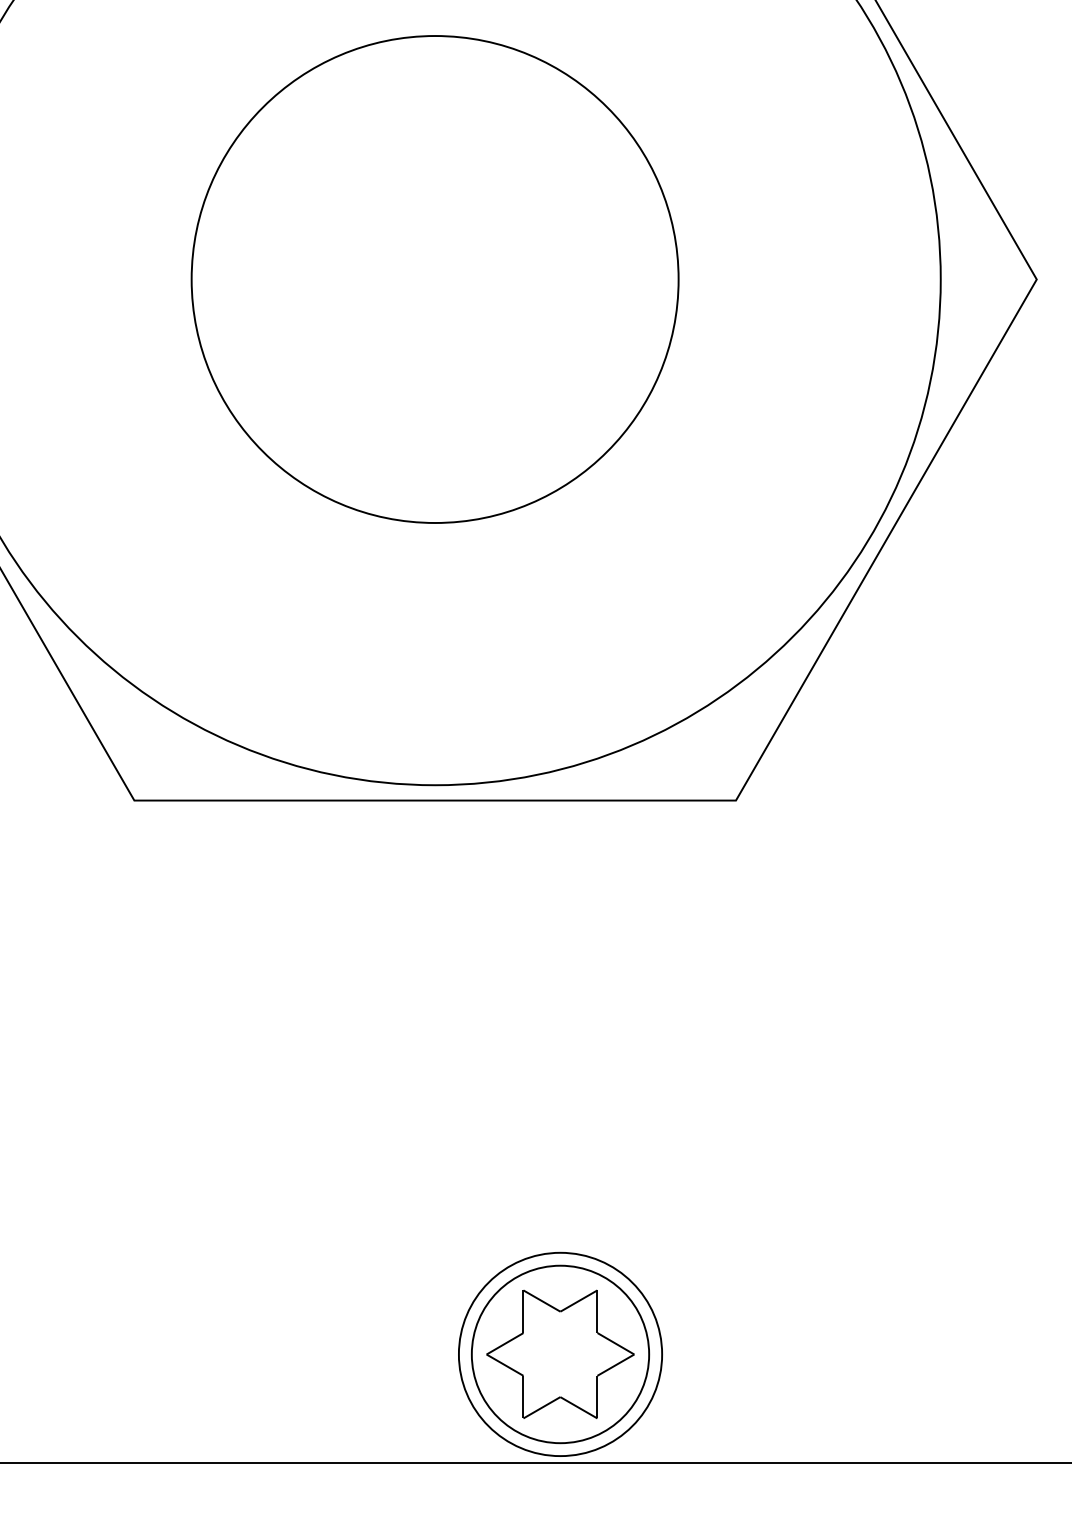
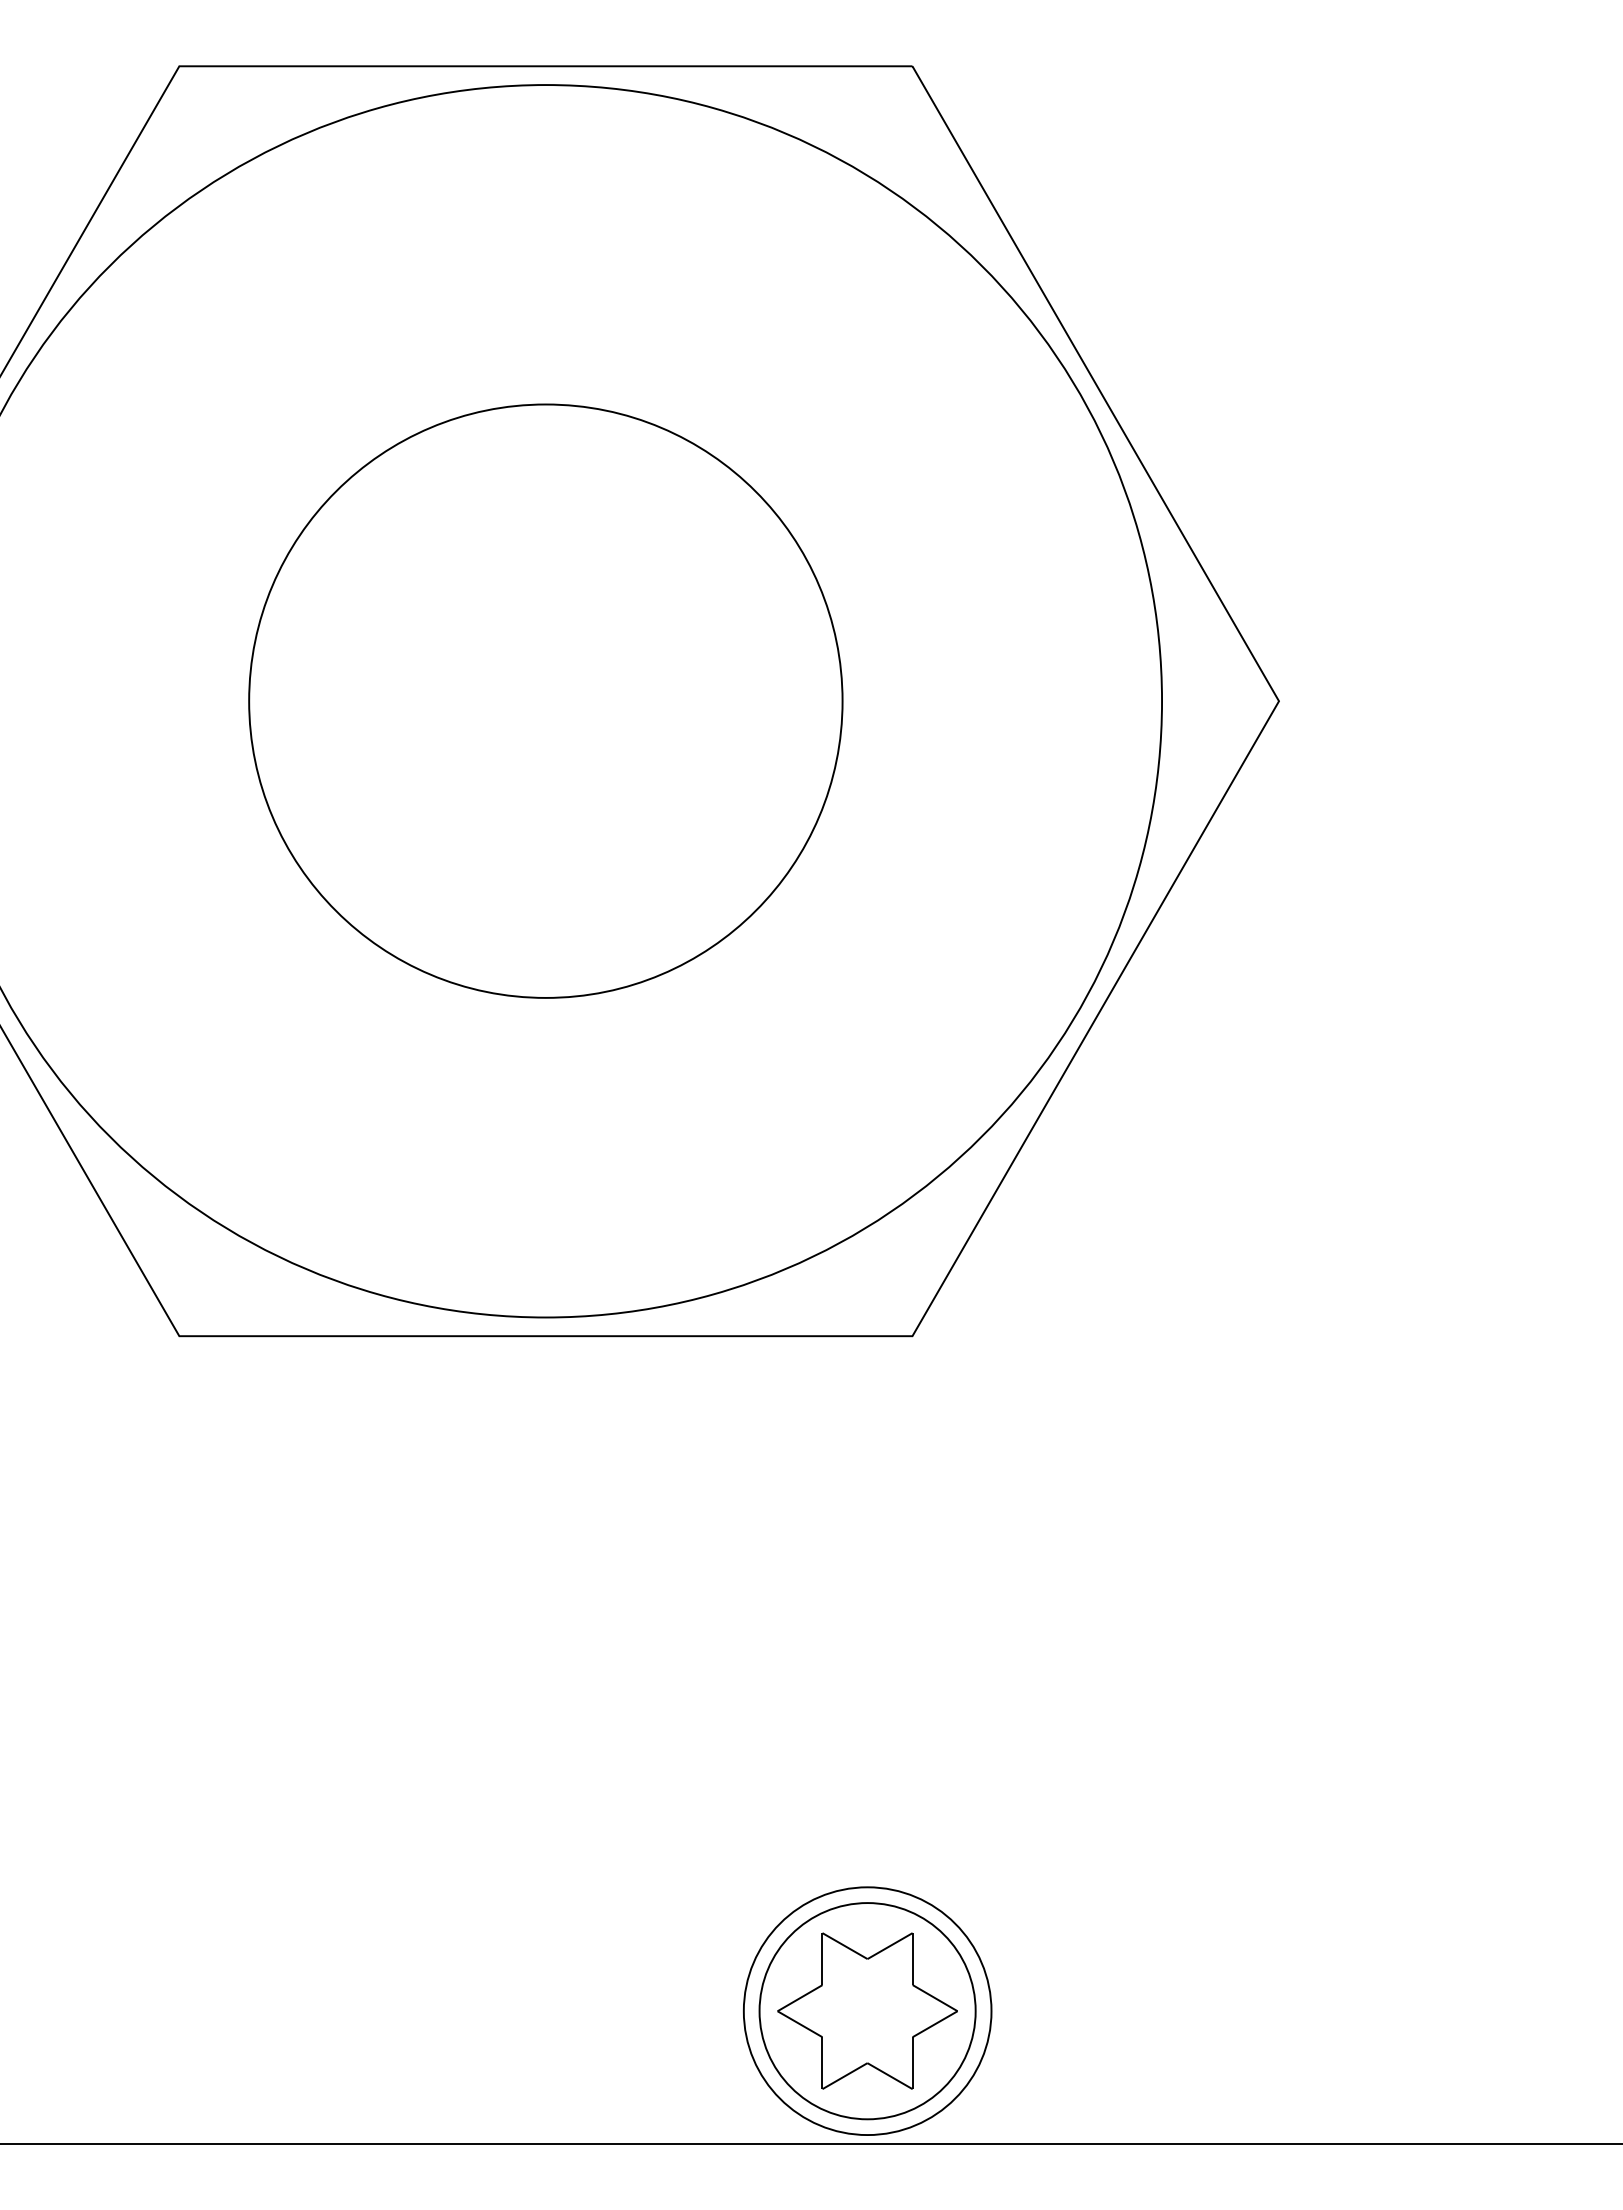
part: (560, 1353) -> (867, 2010), moved

